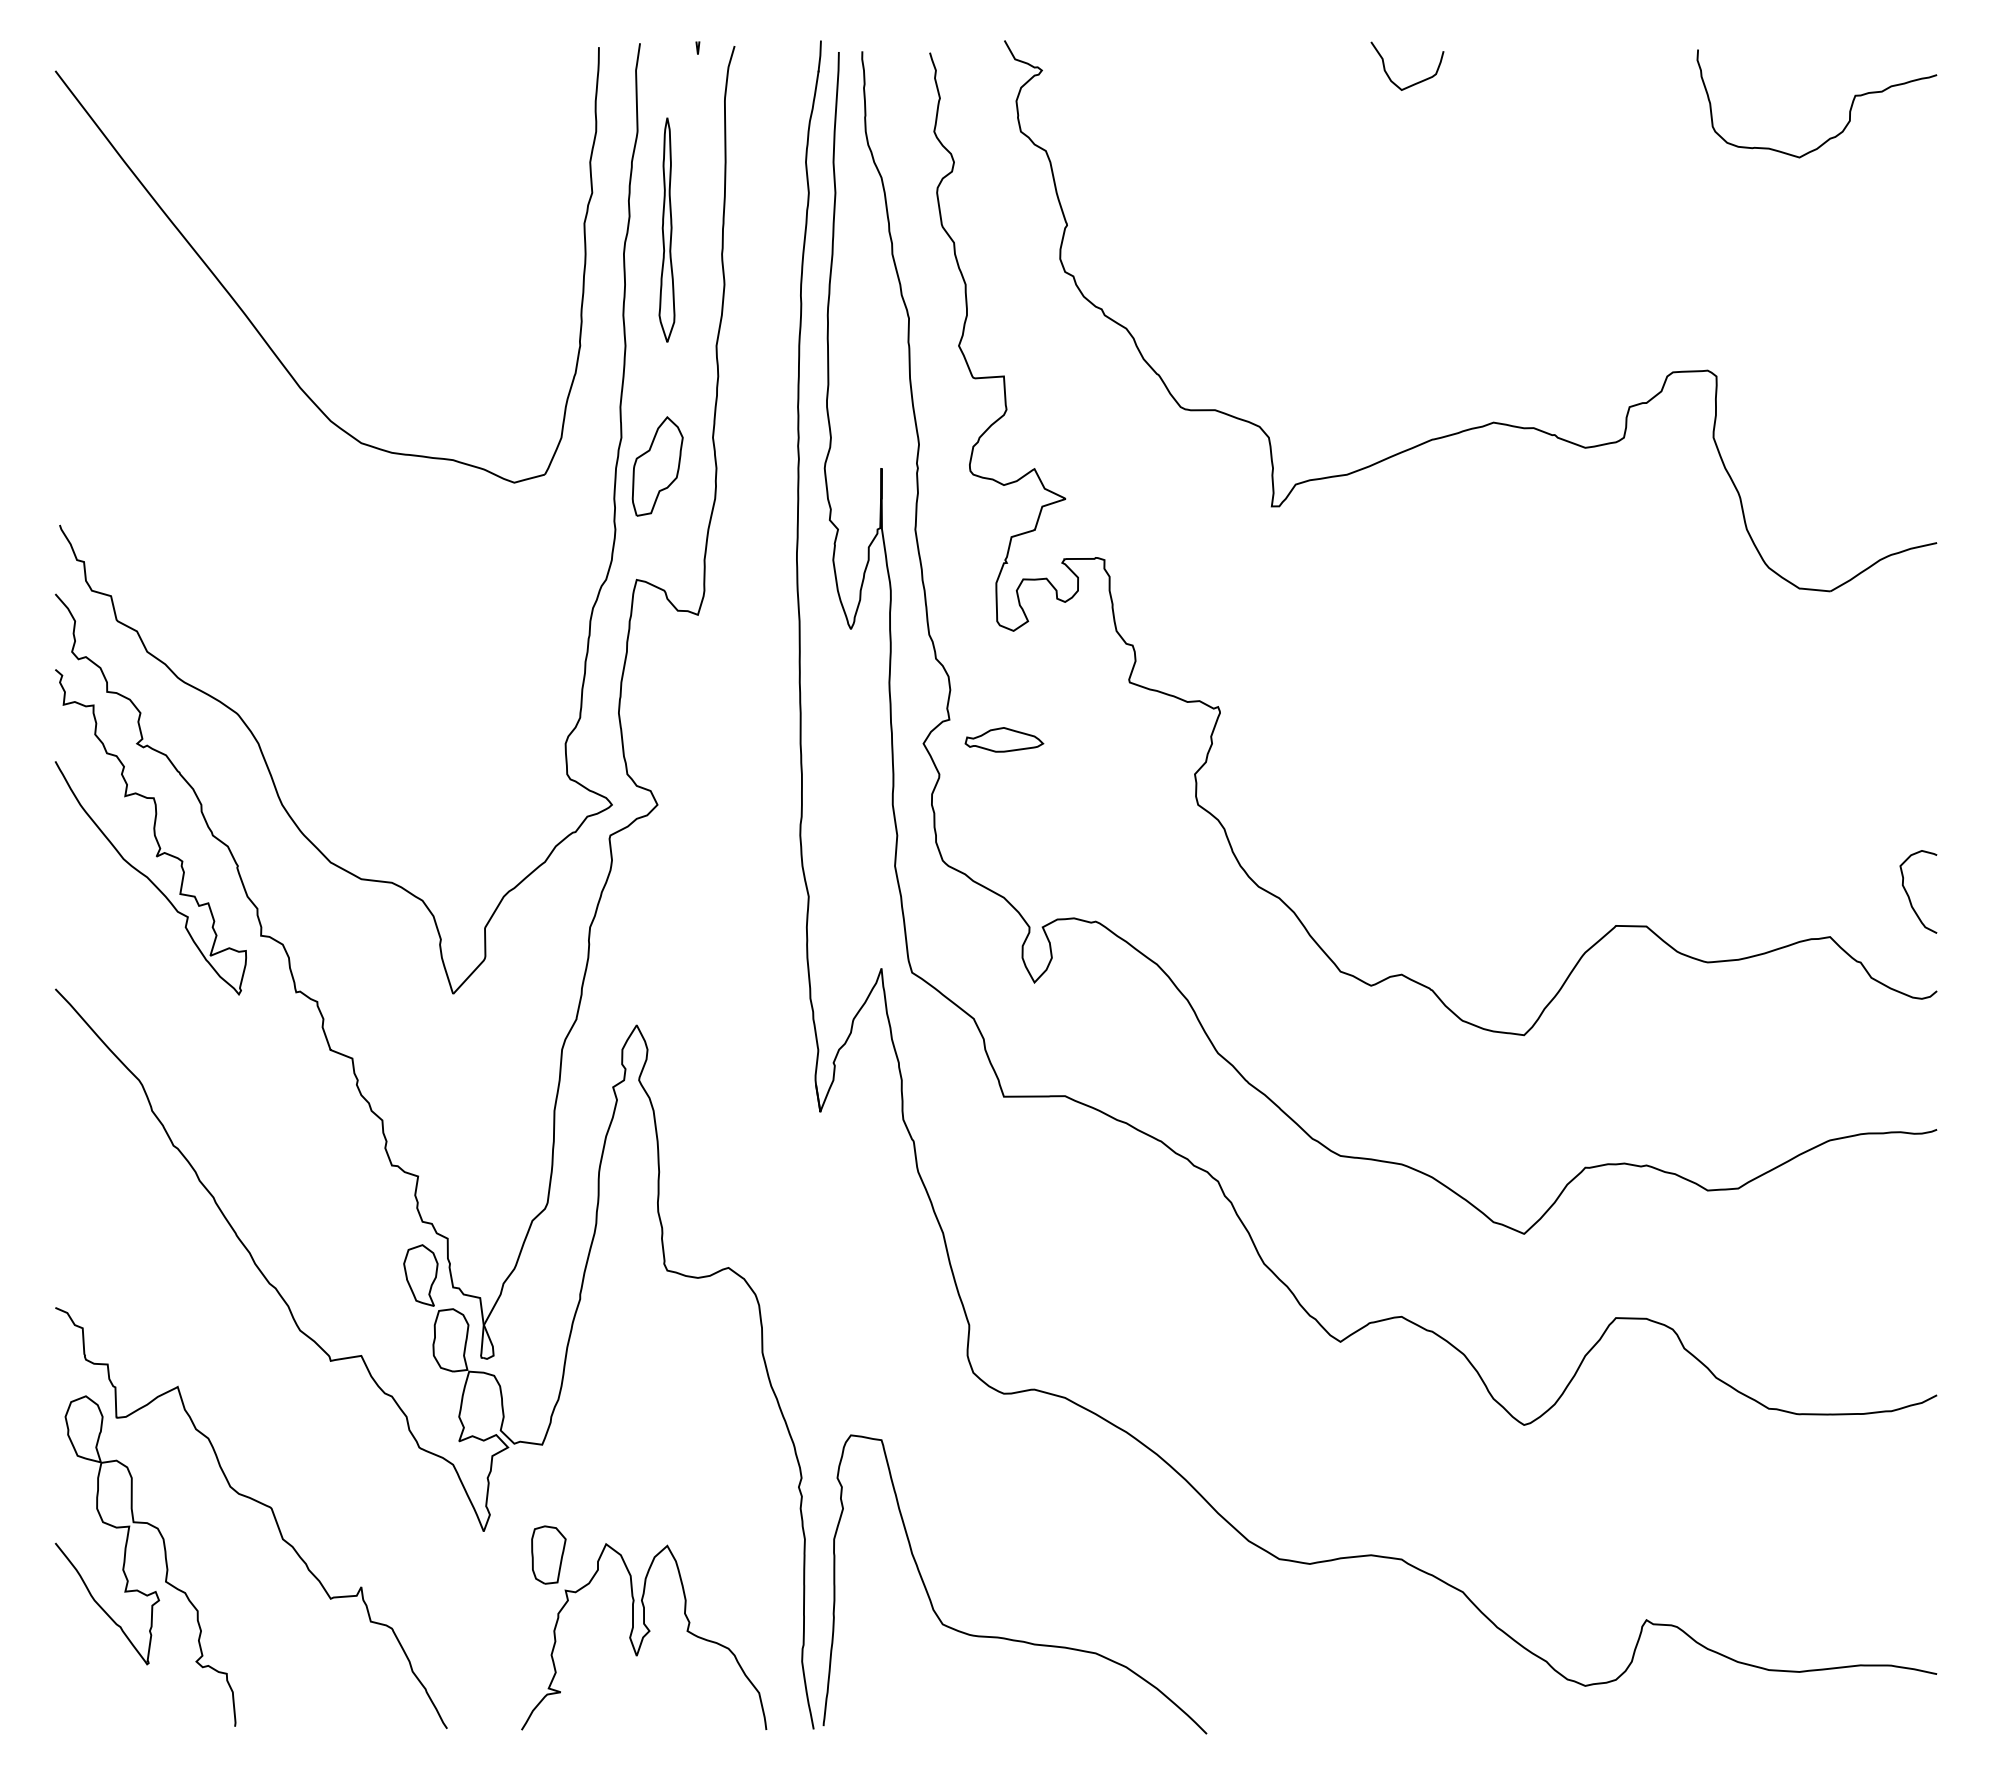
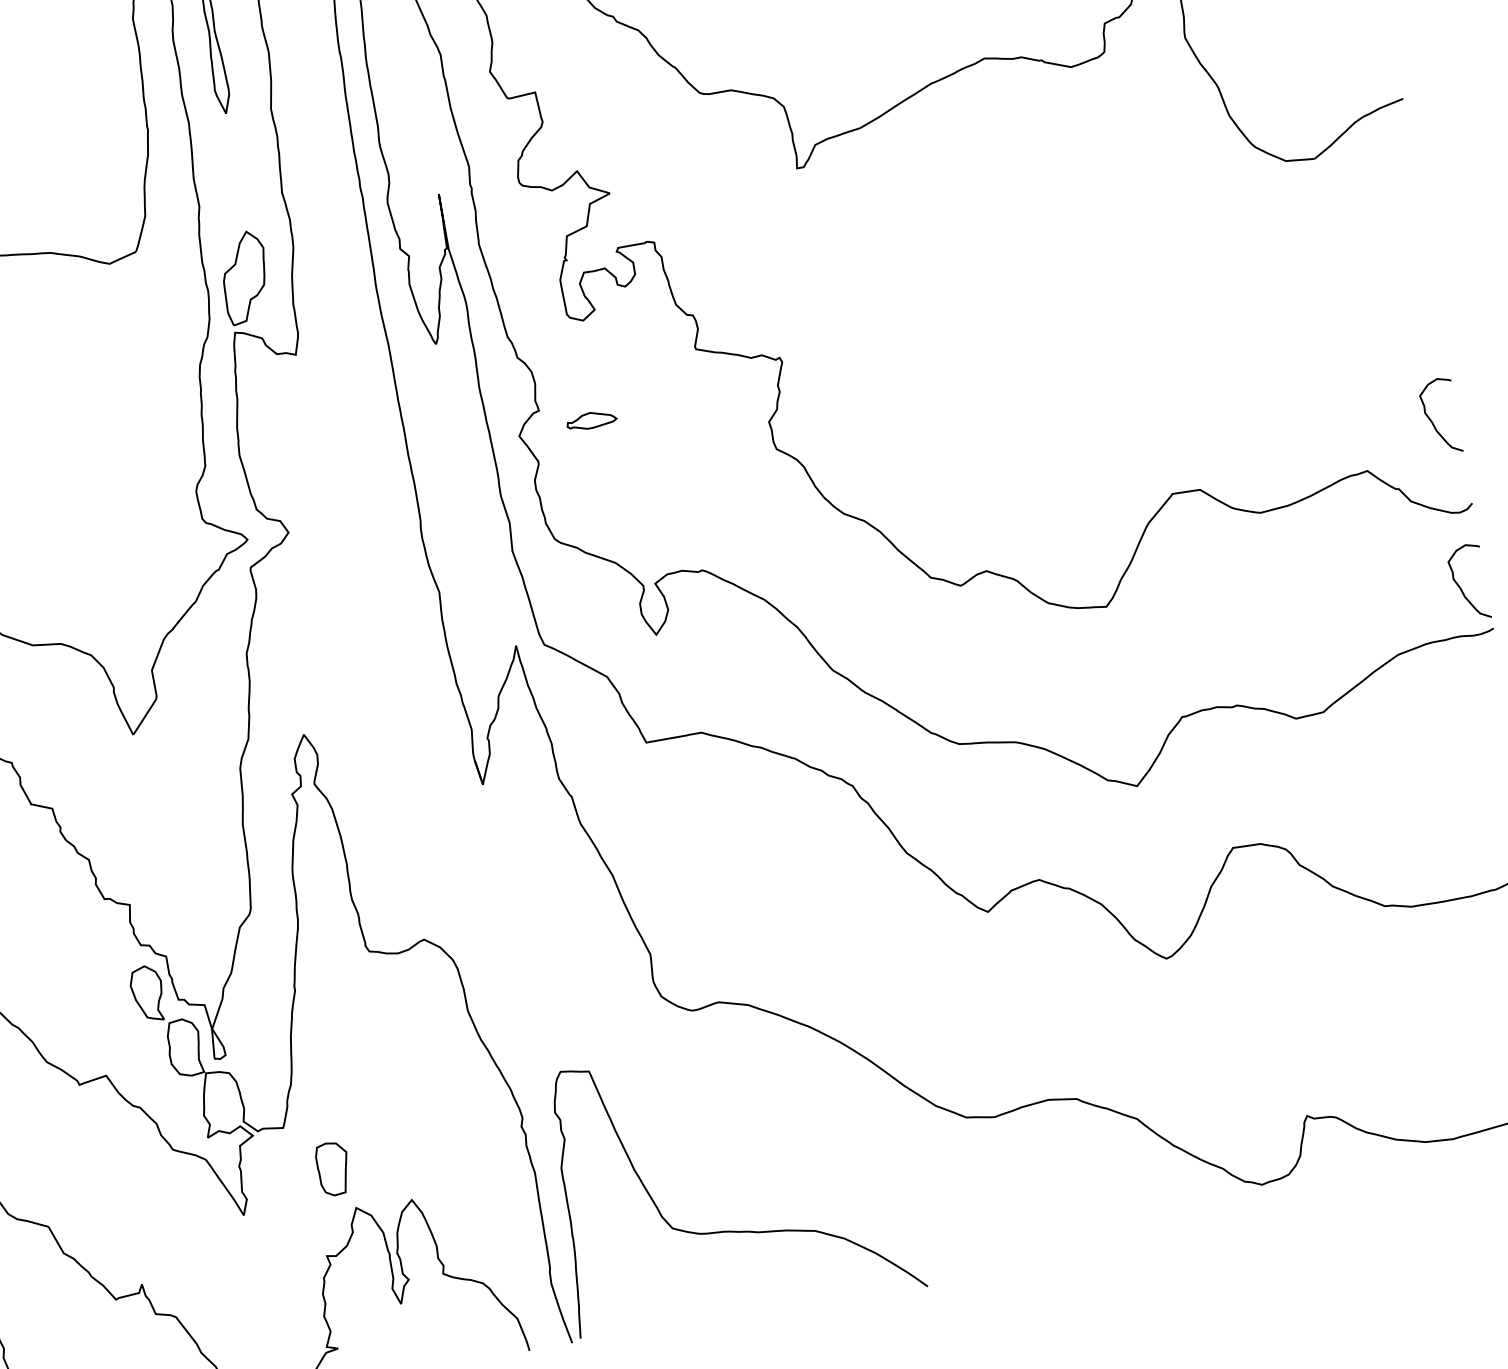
part: (657, 466) -> (245, 277), moved
part: (1004, 739) -> (591, 420), size x0.7
curve: (1909, 1080) -> (1461, 588), added
part: (548, 1554) -> (333, 1168), moved

